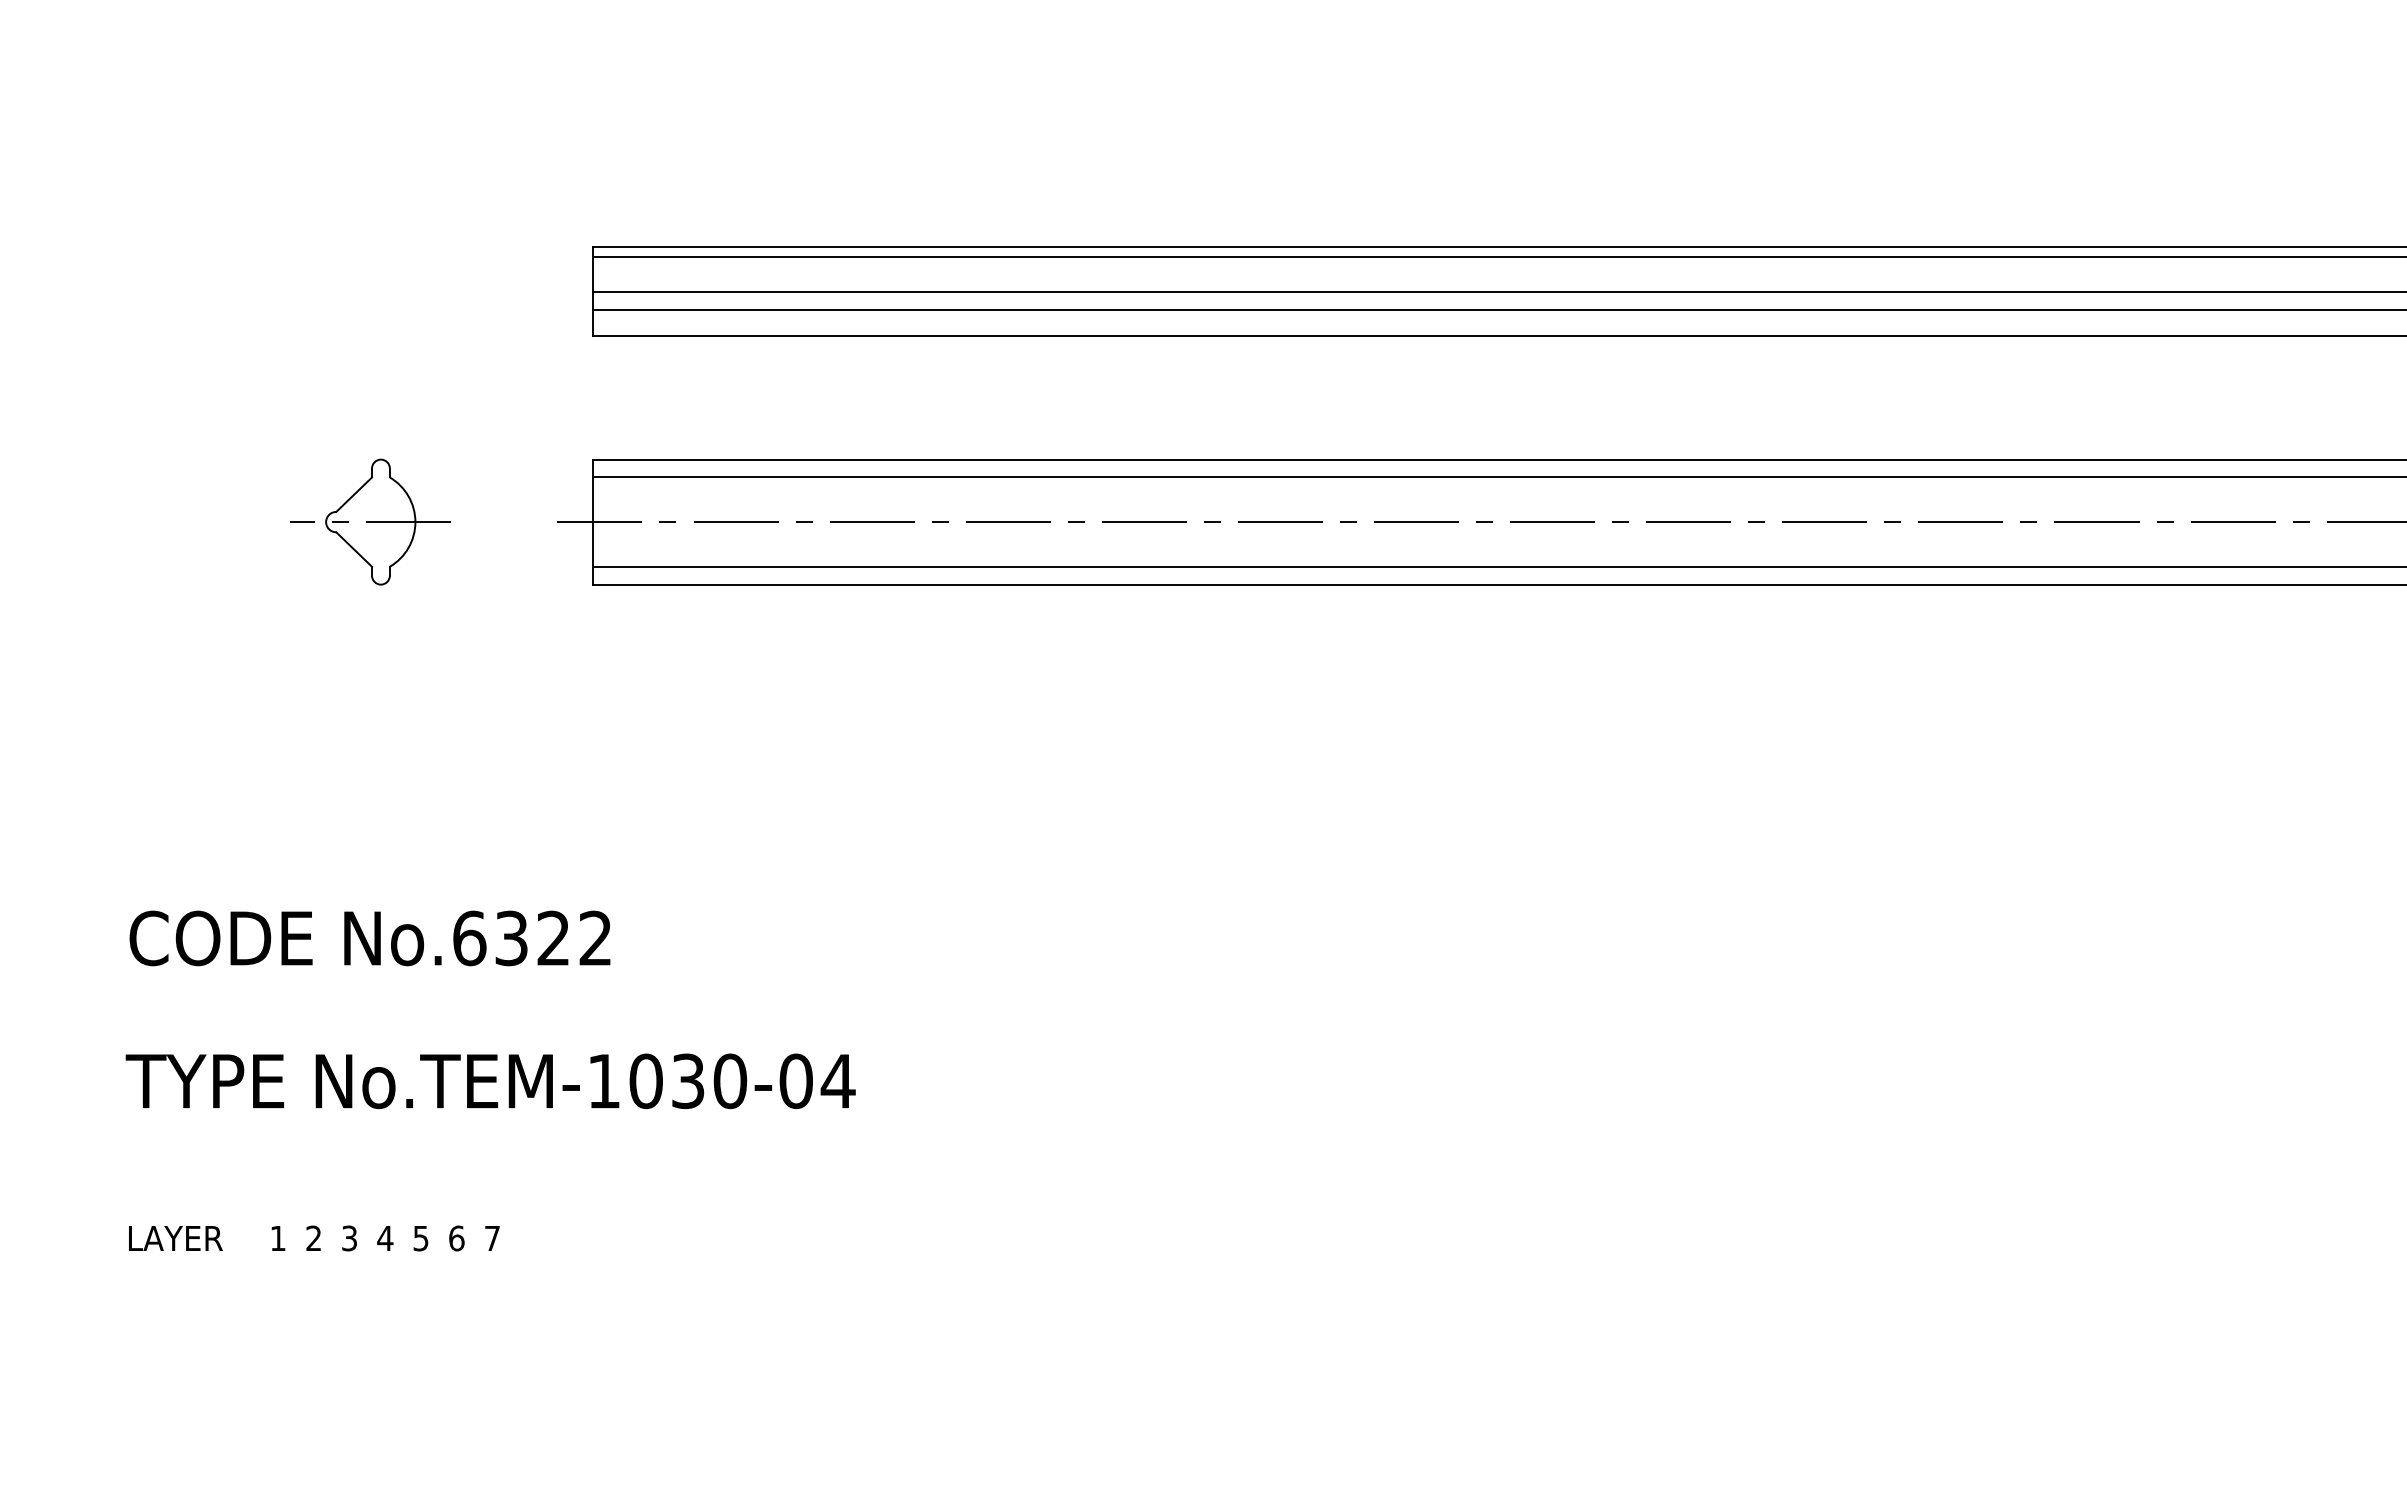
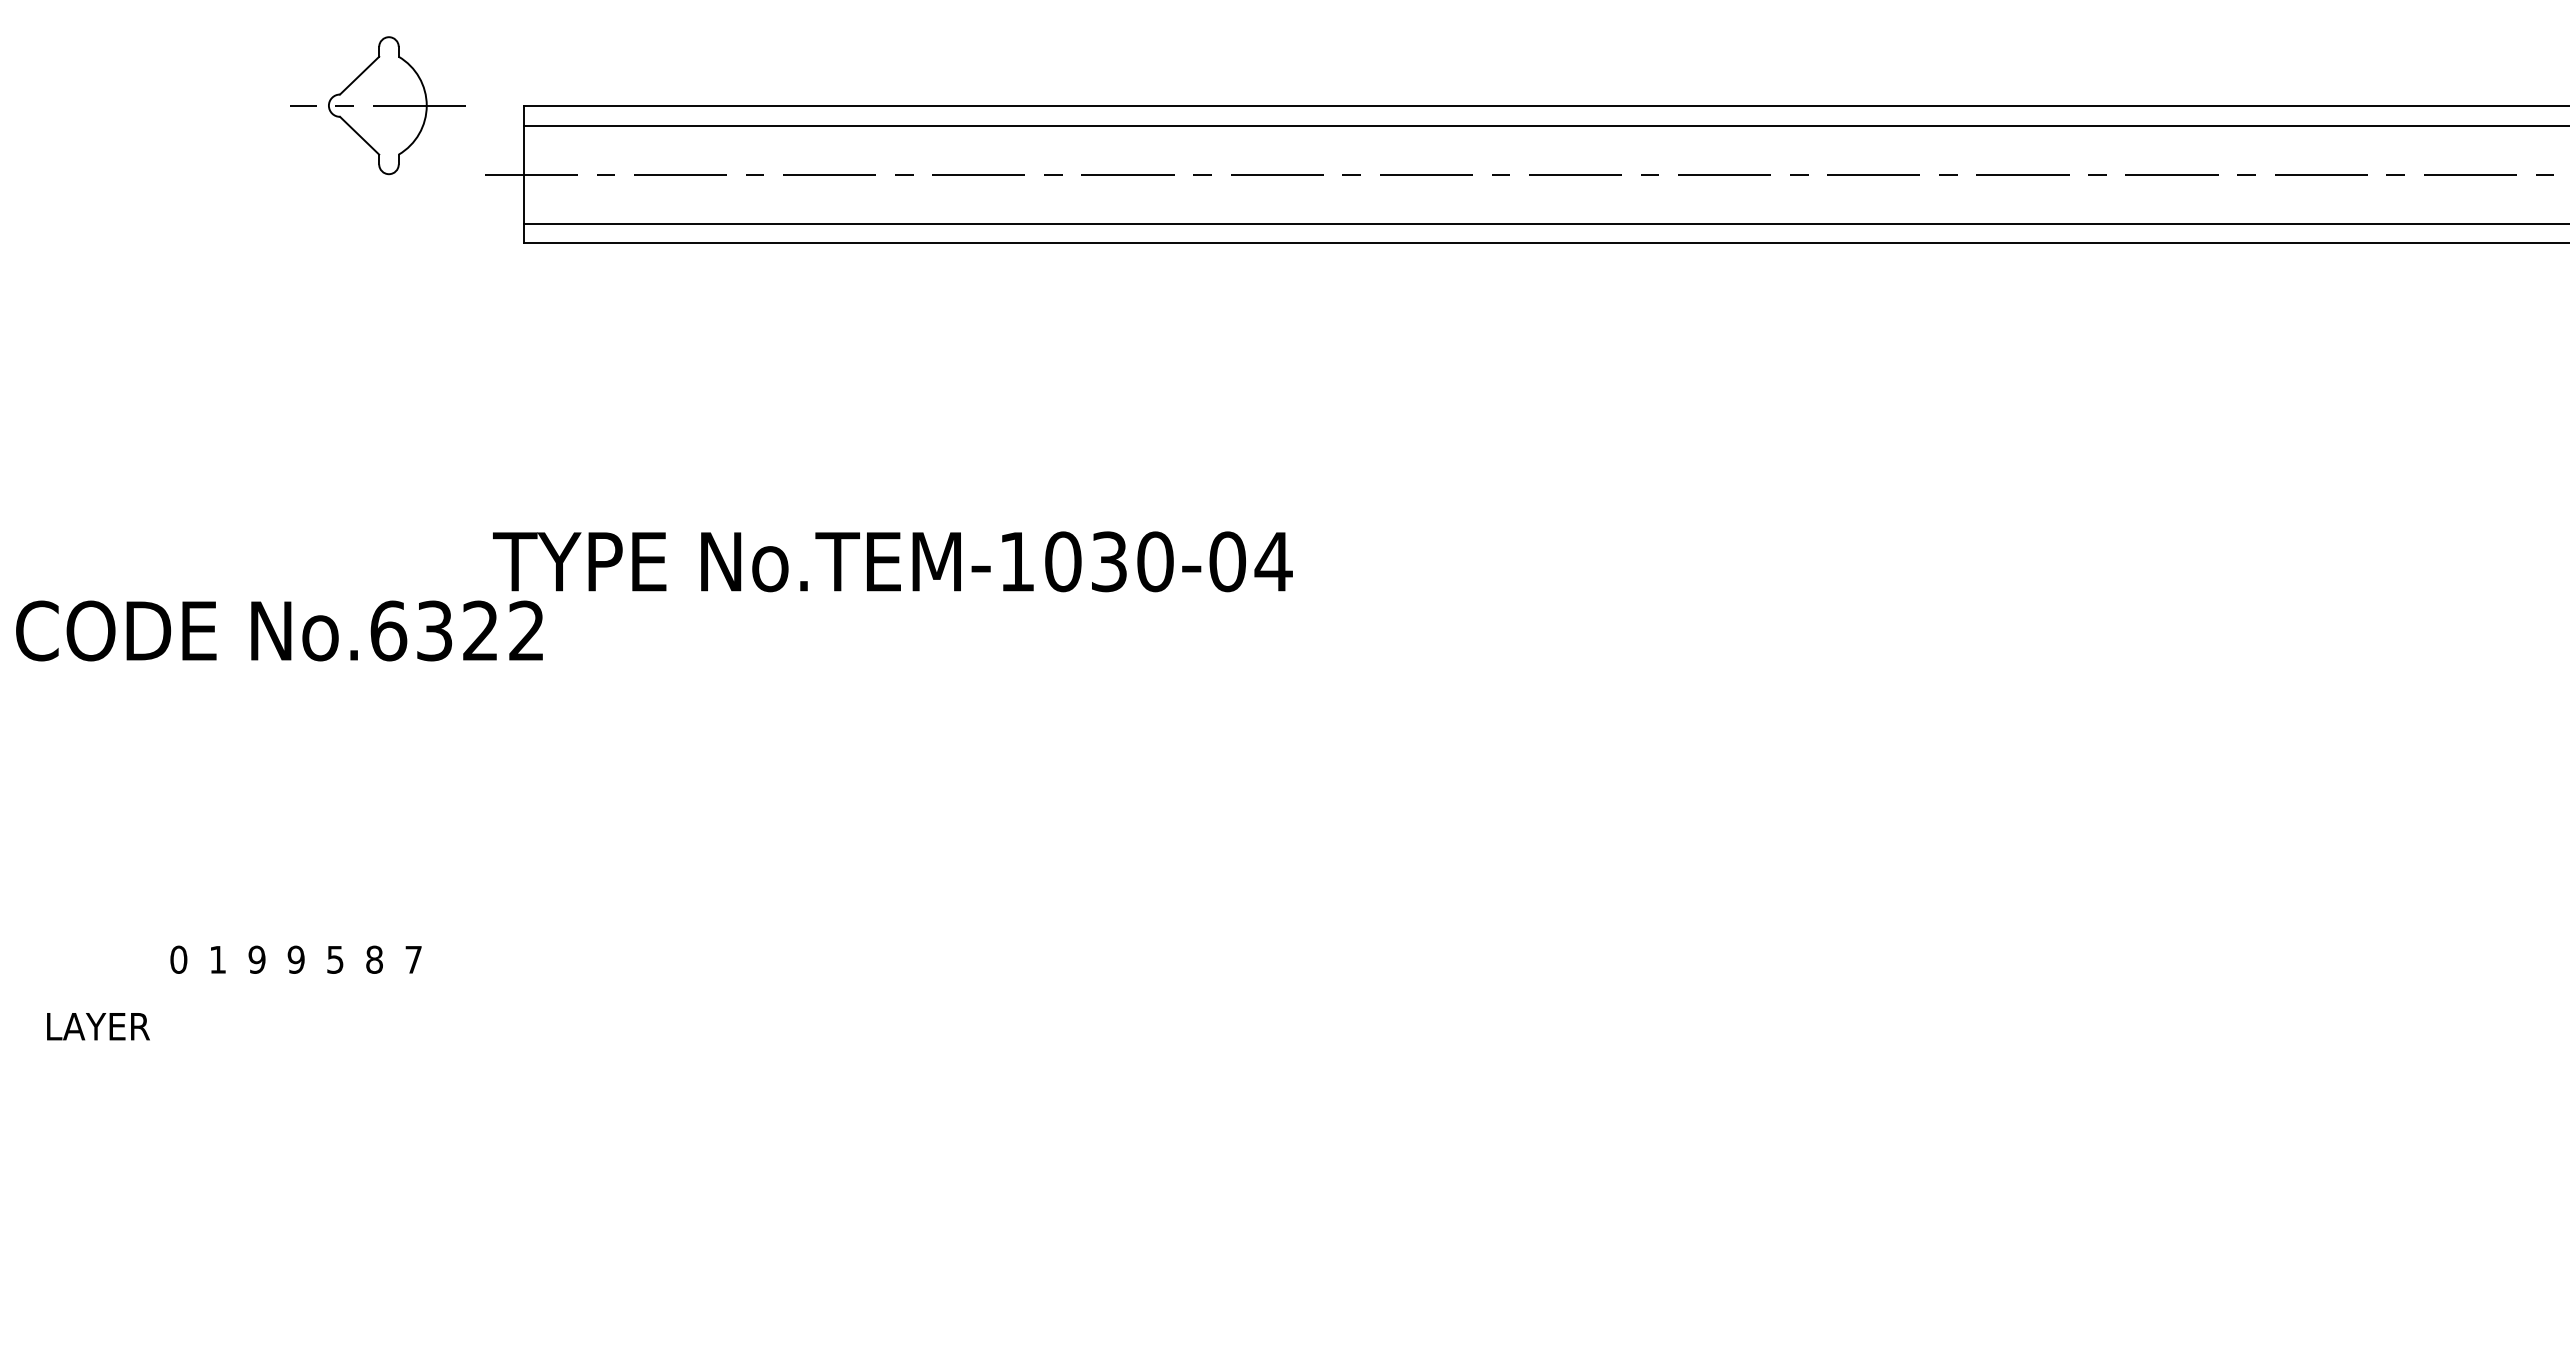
part: (370, 521) -> (377, 105), moved
text: (490, 1081) -> (892, 562), moved
text: (313, 1237) -> (217, 958), 2 -> 1
text: (175, 1238) -> (98, 1026), moved
text: (277, 1238) -> (178, 959), 1 -> 0
text: (349, 1238) -> (256, 959), 3 -> 9
text: (385, 1238) -> (296, 959), 4 -> 9
text: (456, 1238) -> (374, 959), 6 -> 8

